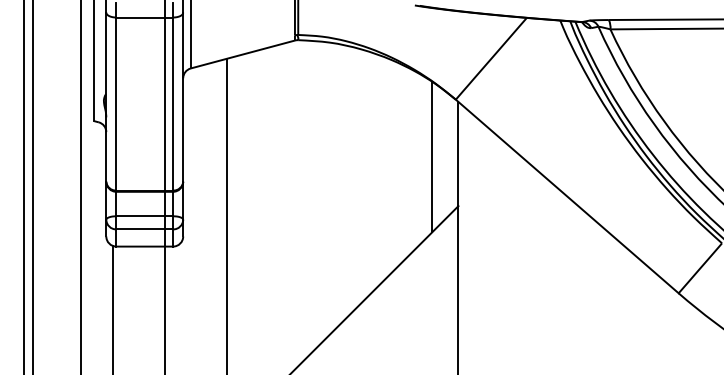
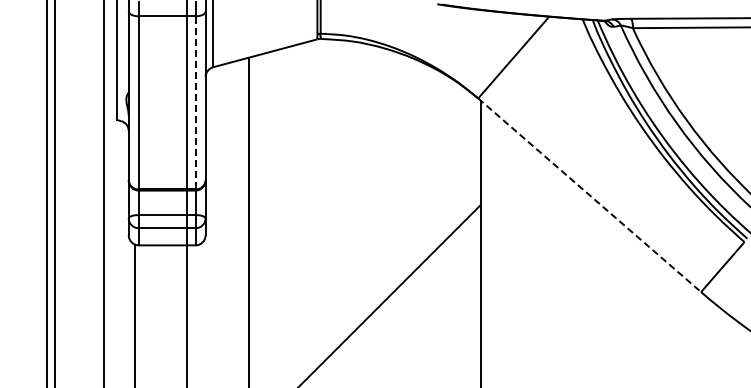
line: (173, 103) -> (195, 102), solid -> dashed
line: (432, 156) -> (454, 155), removed
line: (567, 196) -> (589, 195), solid -> dashed

